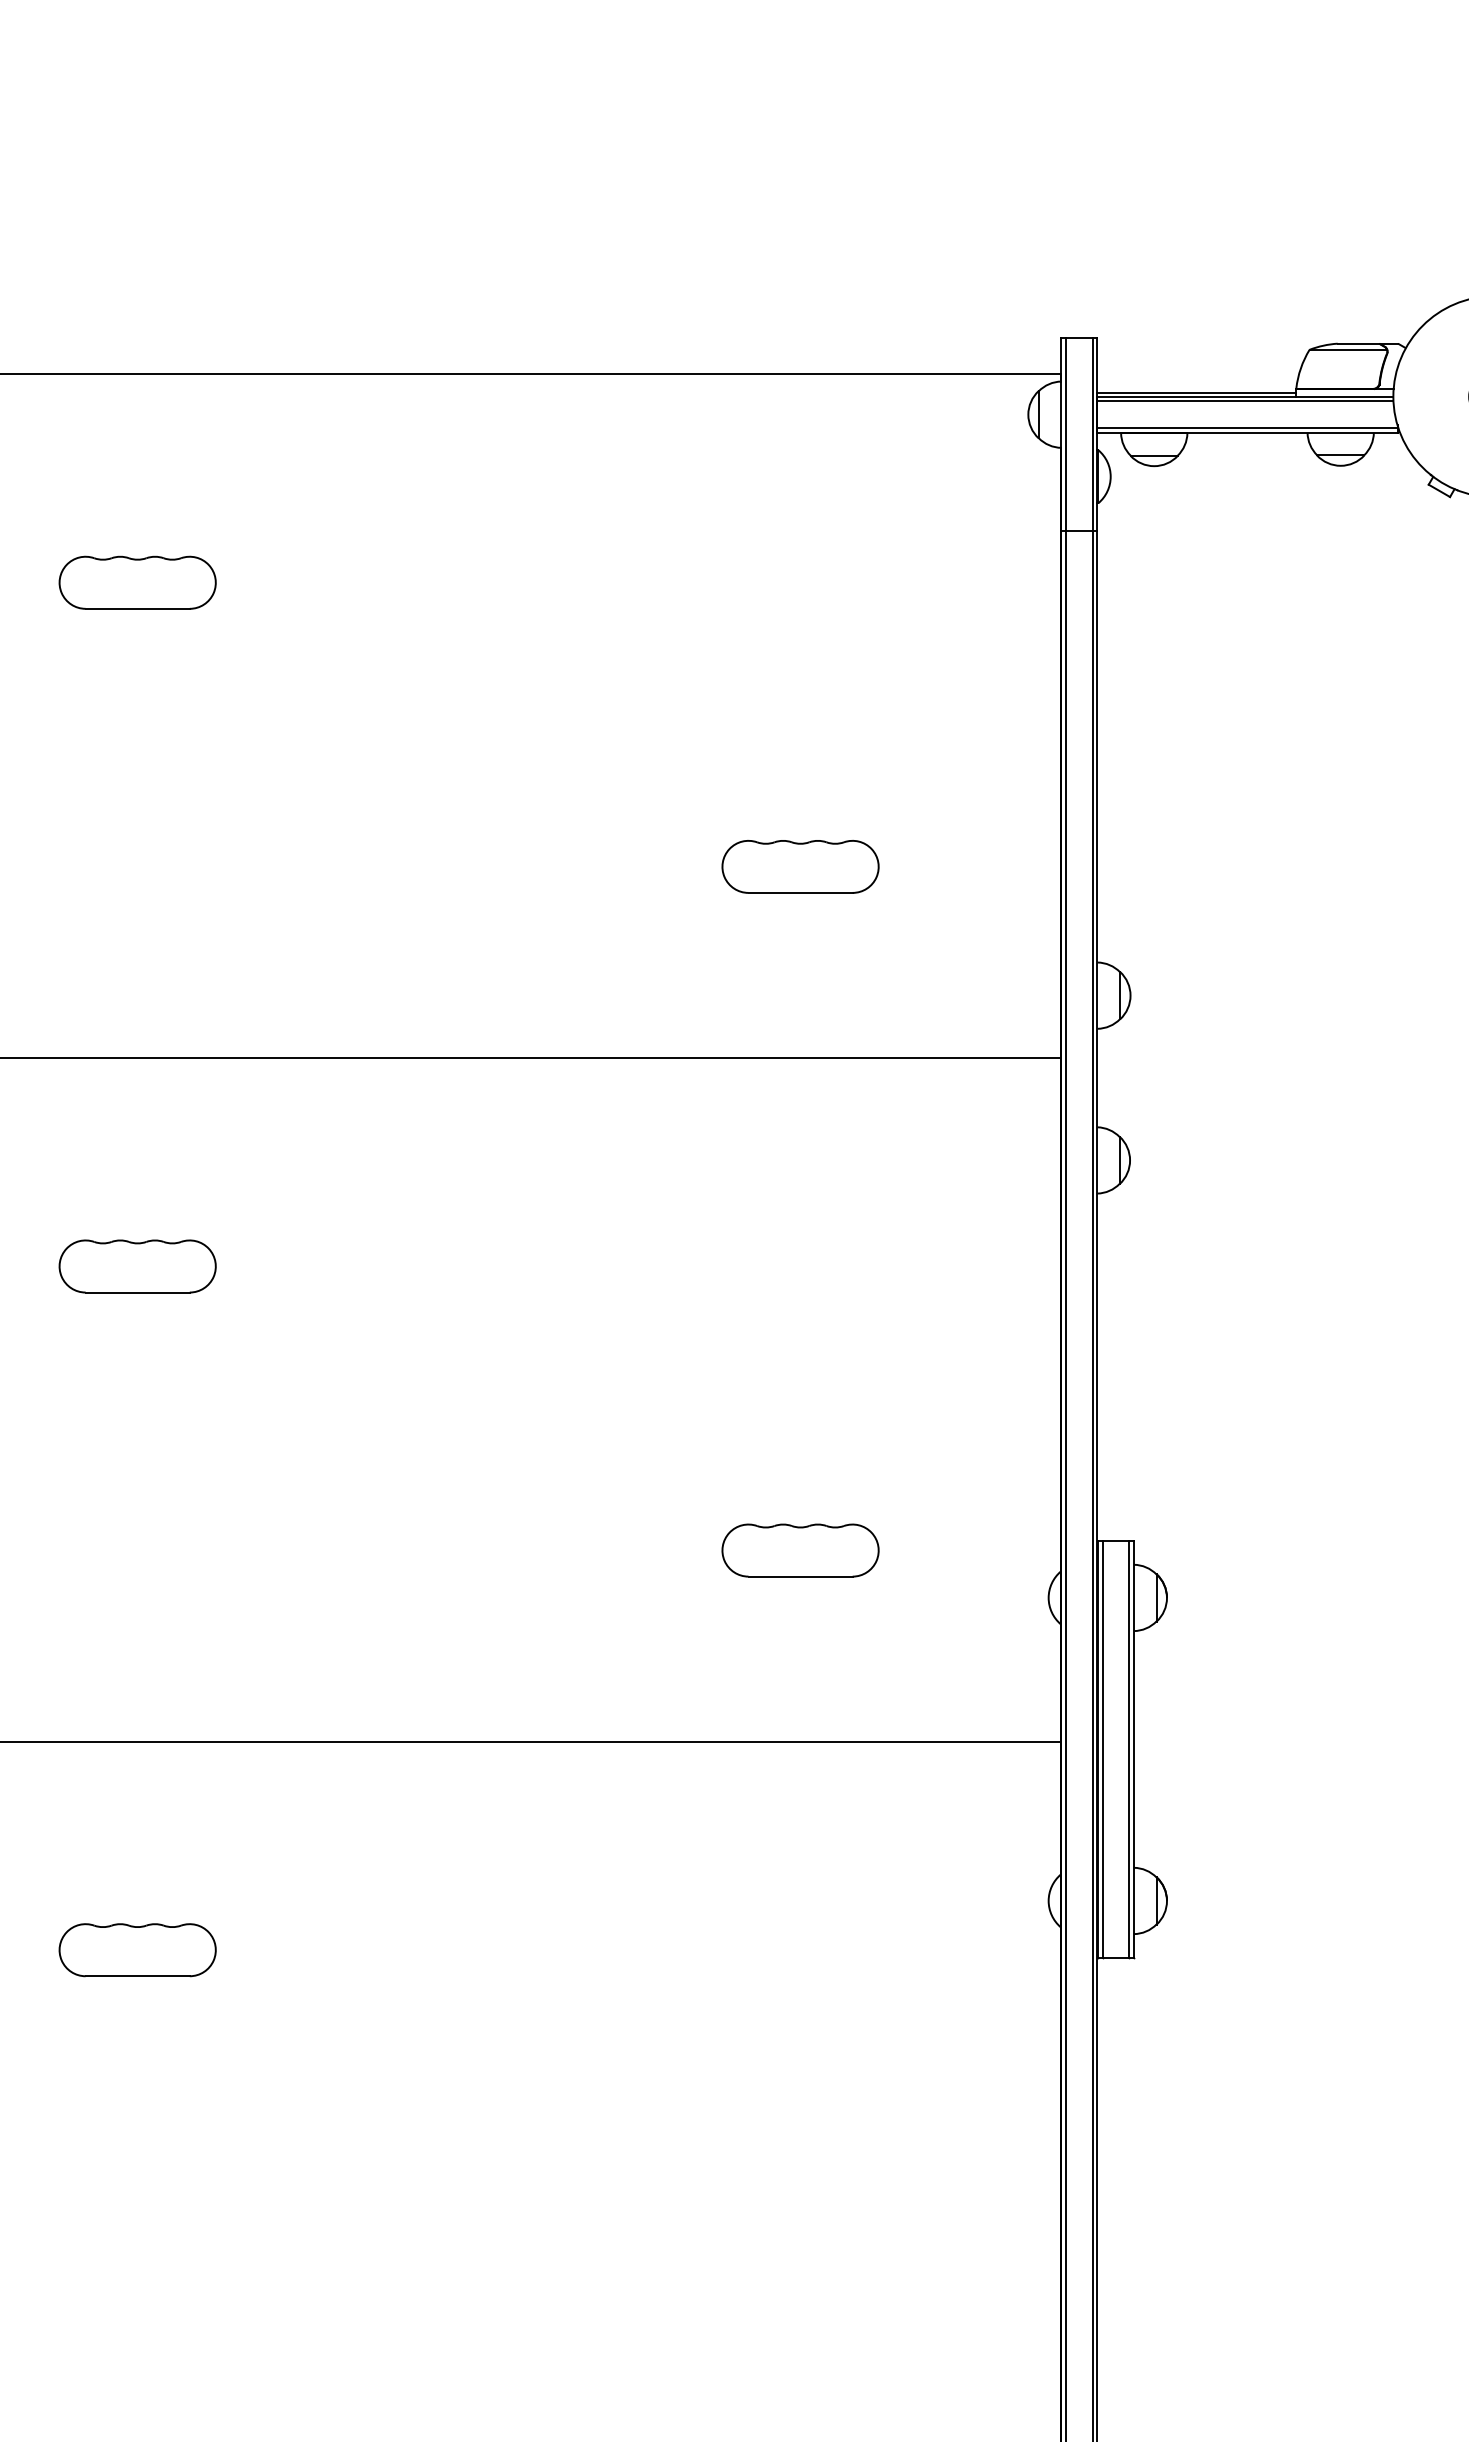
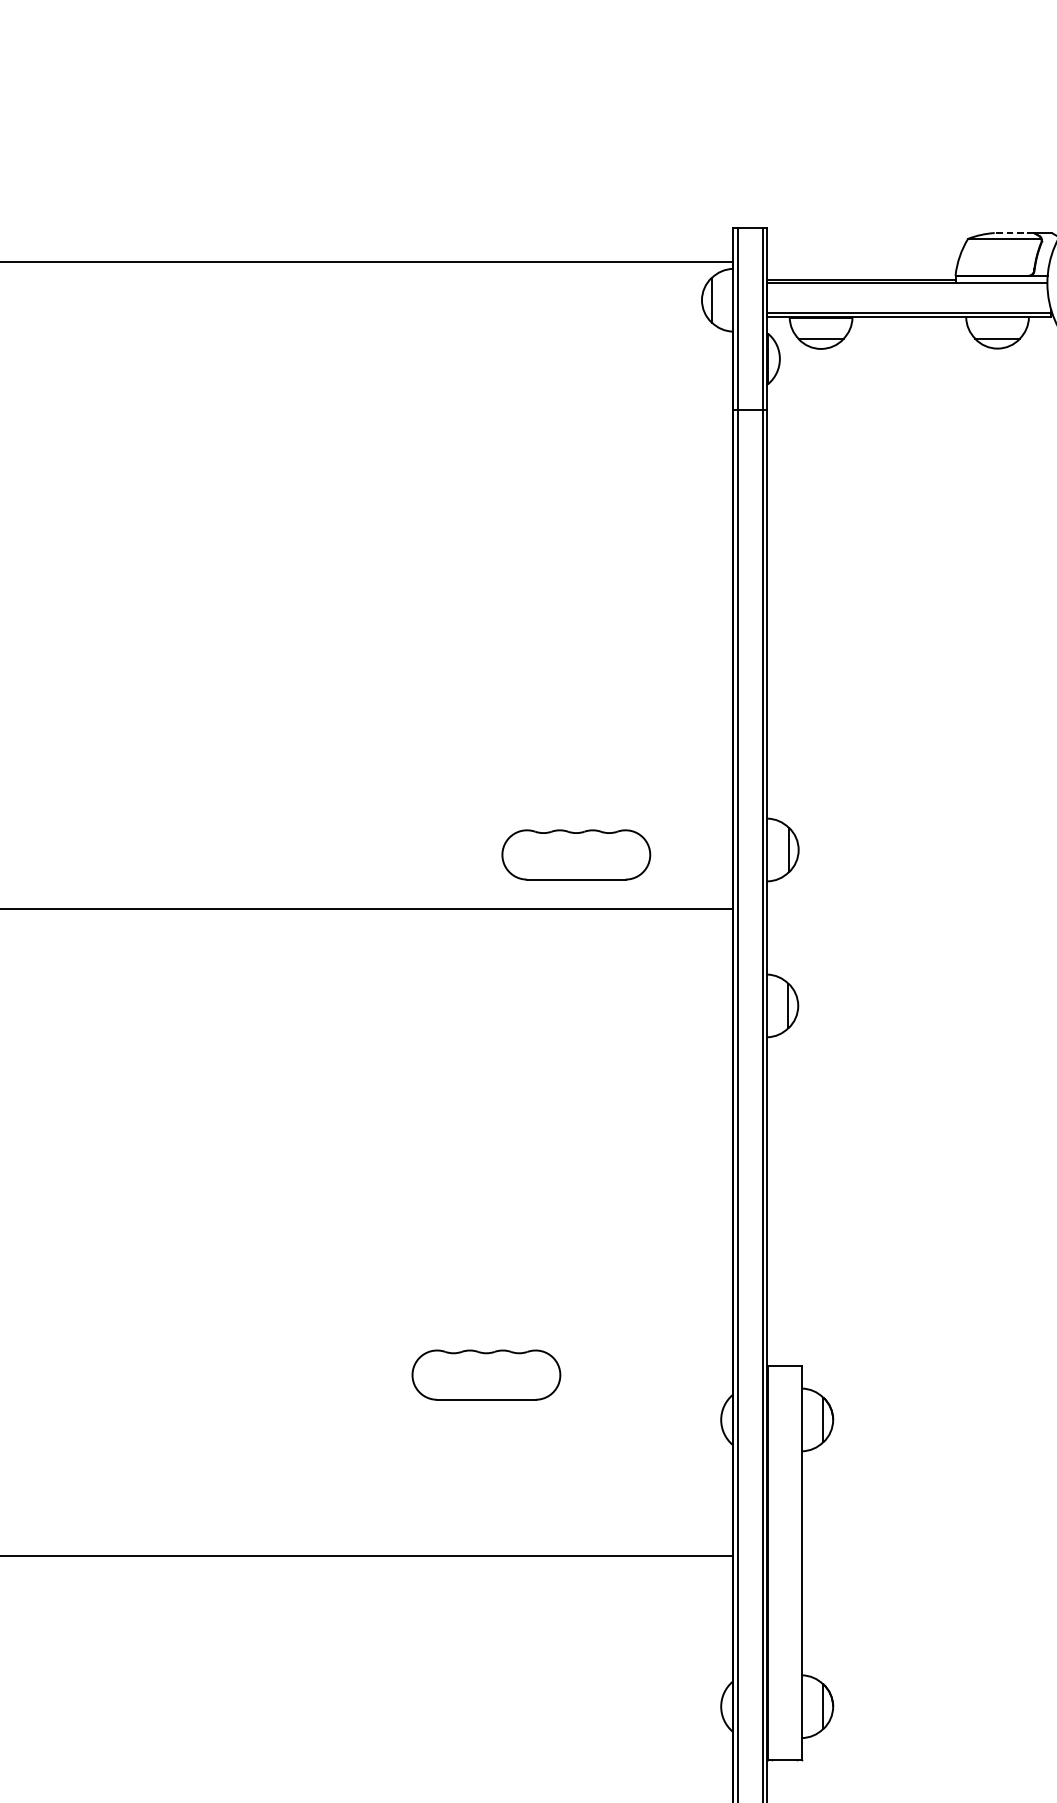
line: (1358, 343) -> (1014, 232), solid -> dashed
line: (1245, 401) -> (907, 287), removed
part: (800, 866) -> (576, 854), moved
line: (1102, 1749) -> (772, 1563), removed
line: (1129, 1749) -> (797, 1563), removed

